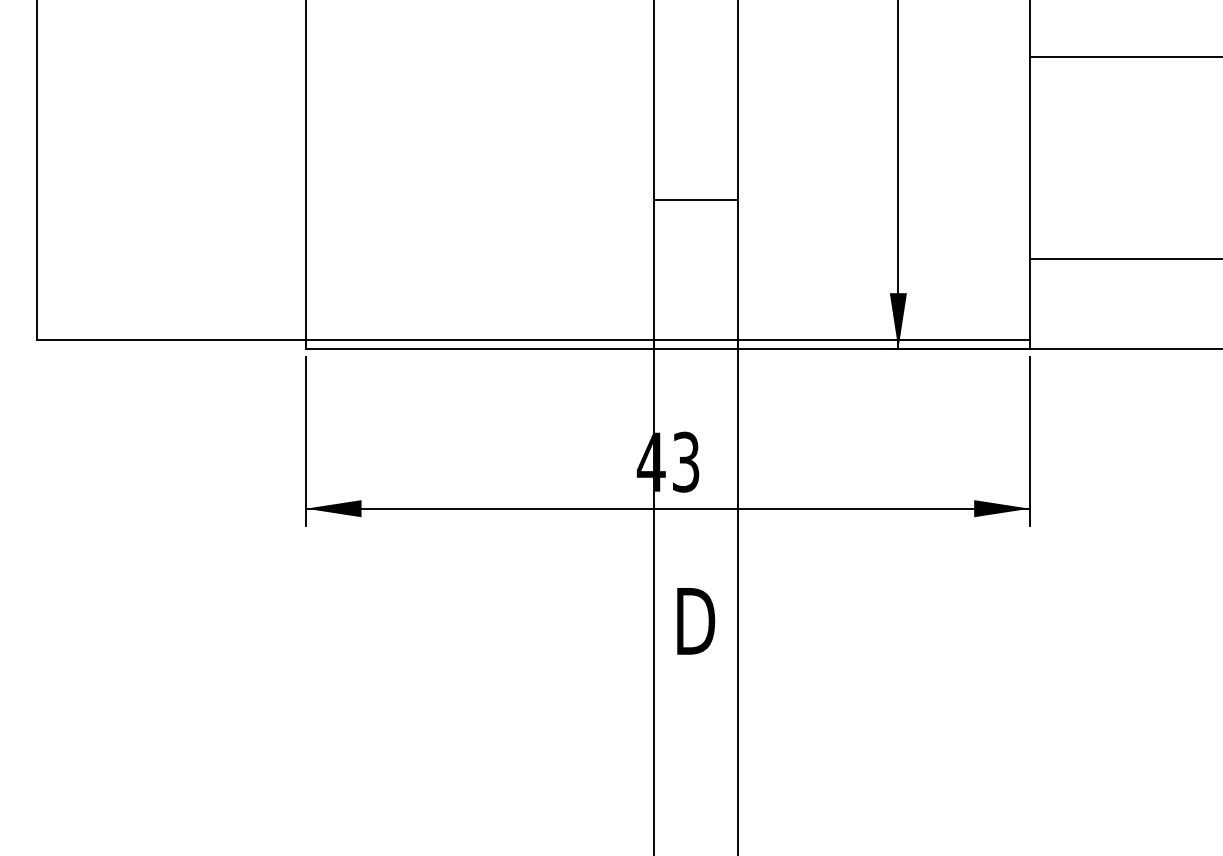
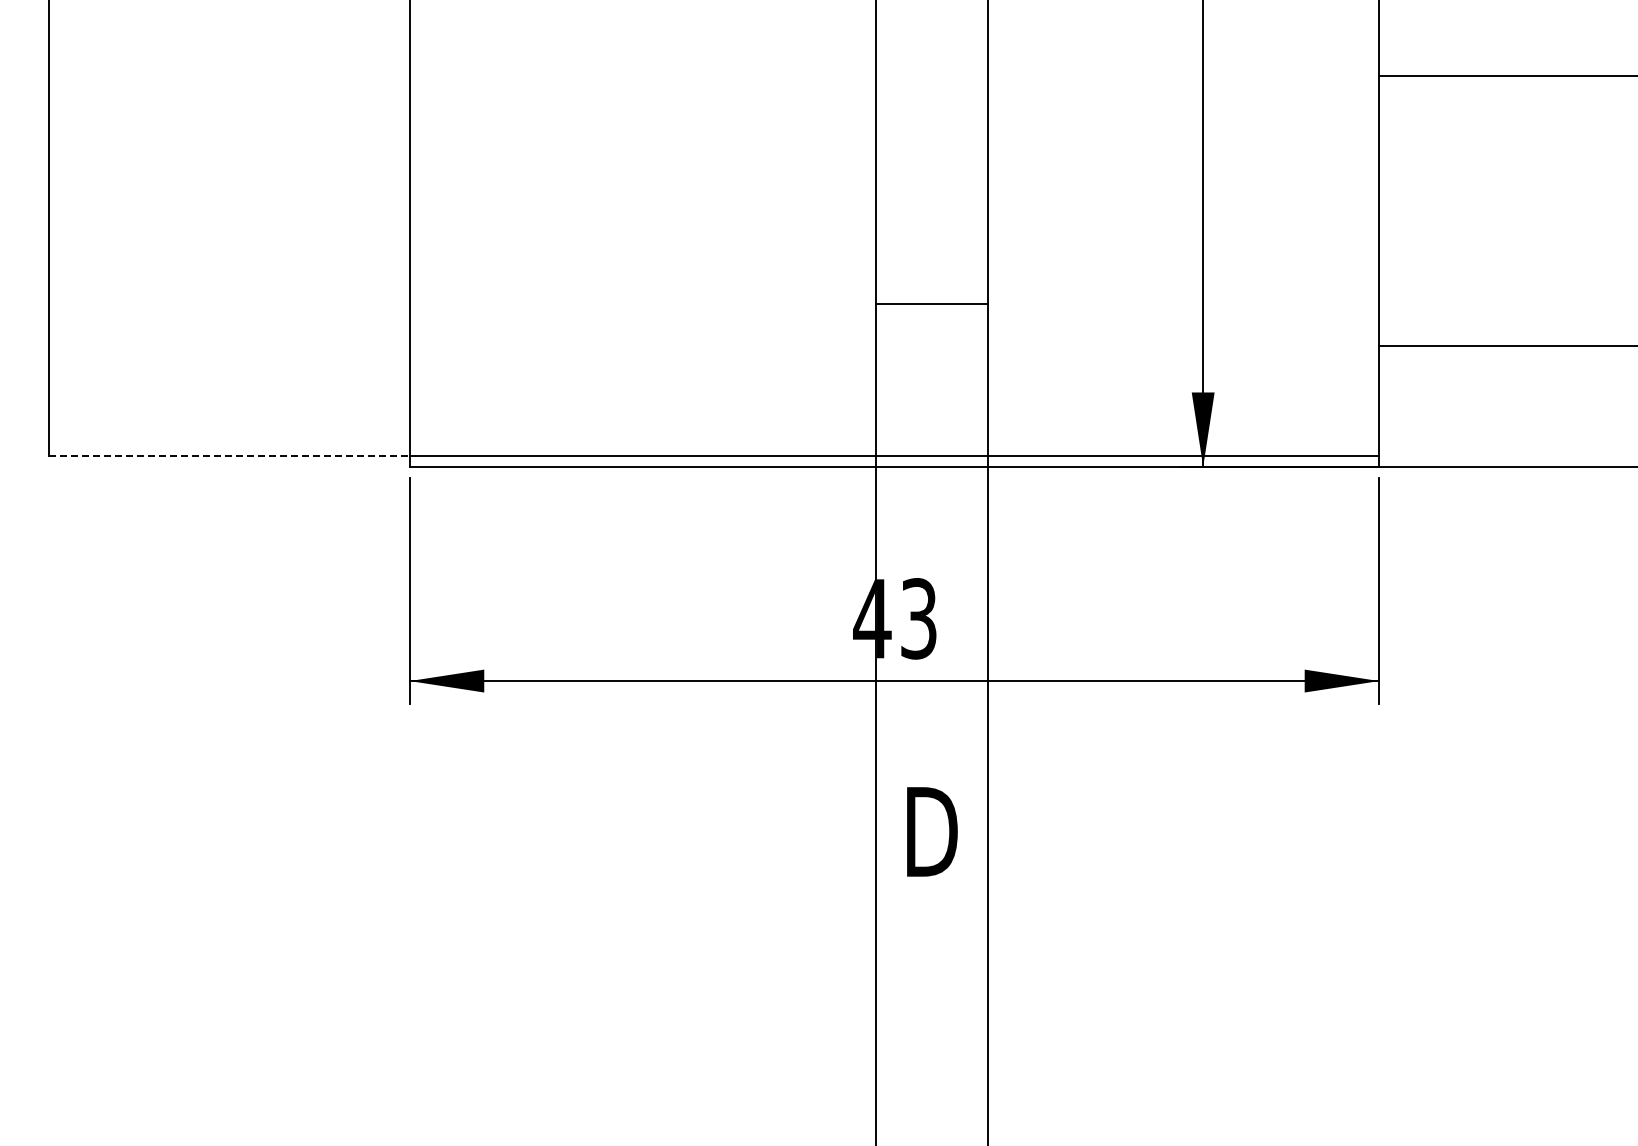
line: (695, 200) -> (931, 304), moved
line: (171, 340) -> (229, 455), solid -> dashed

